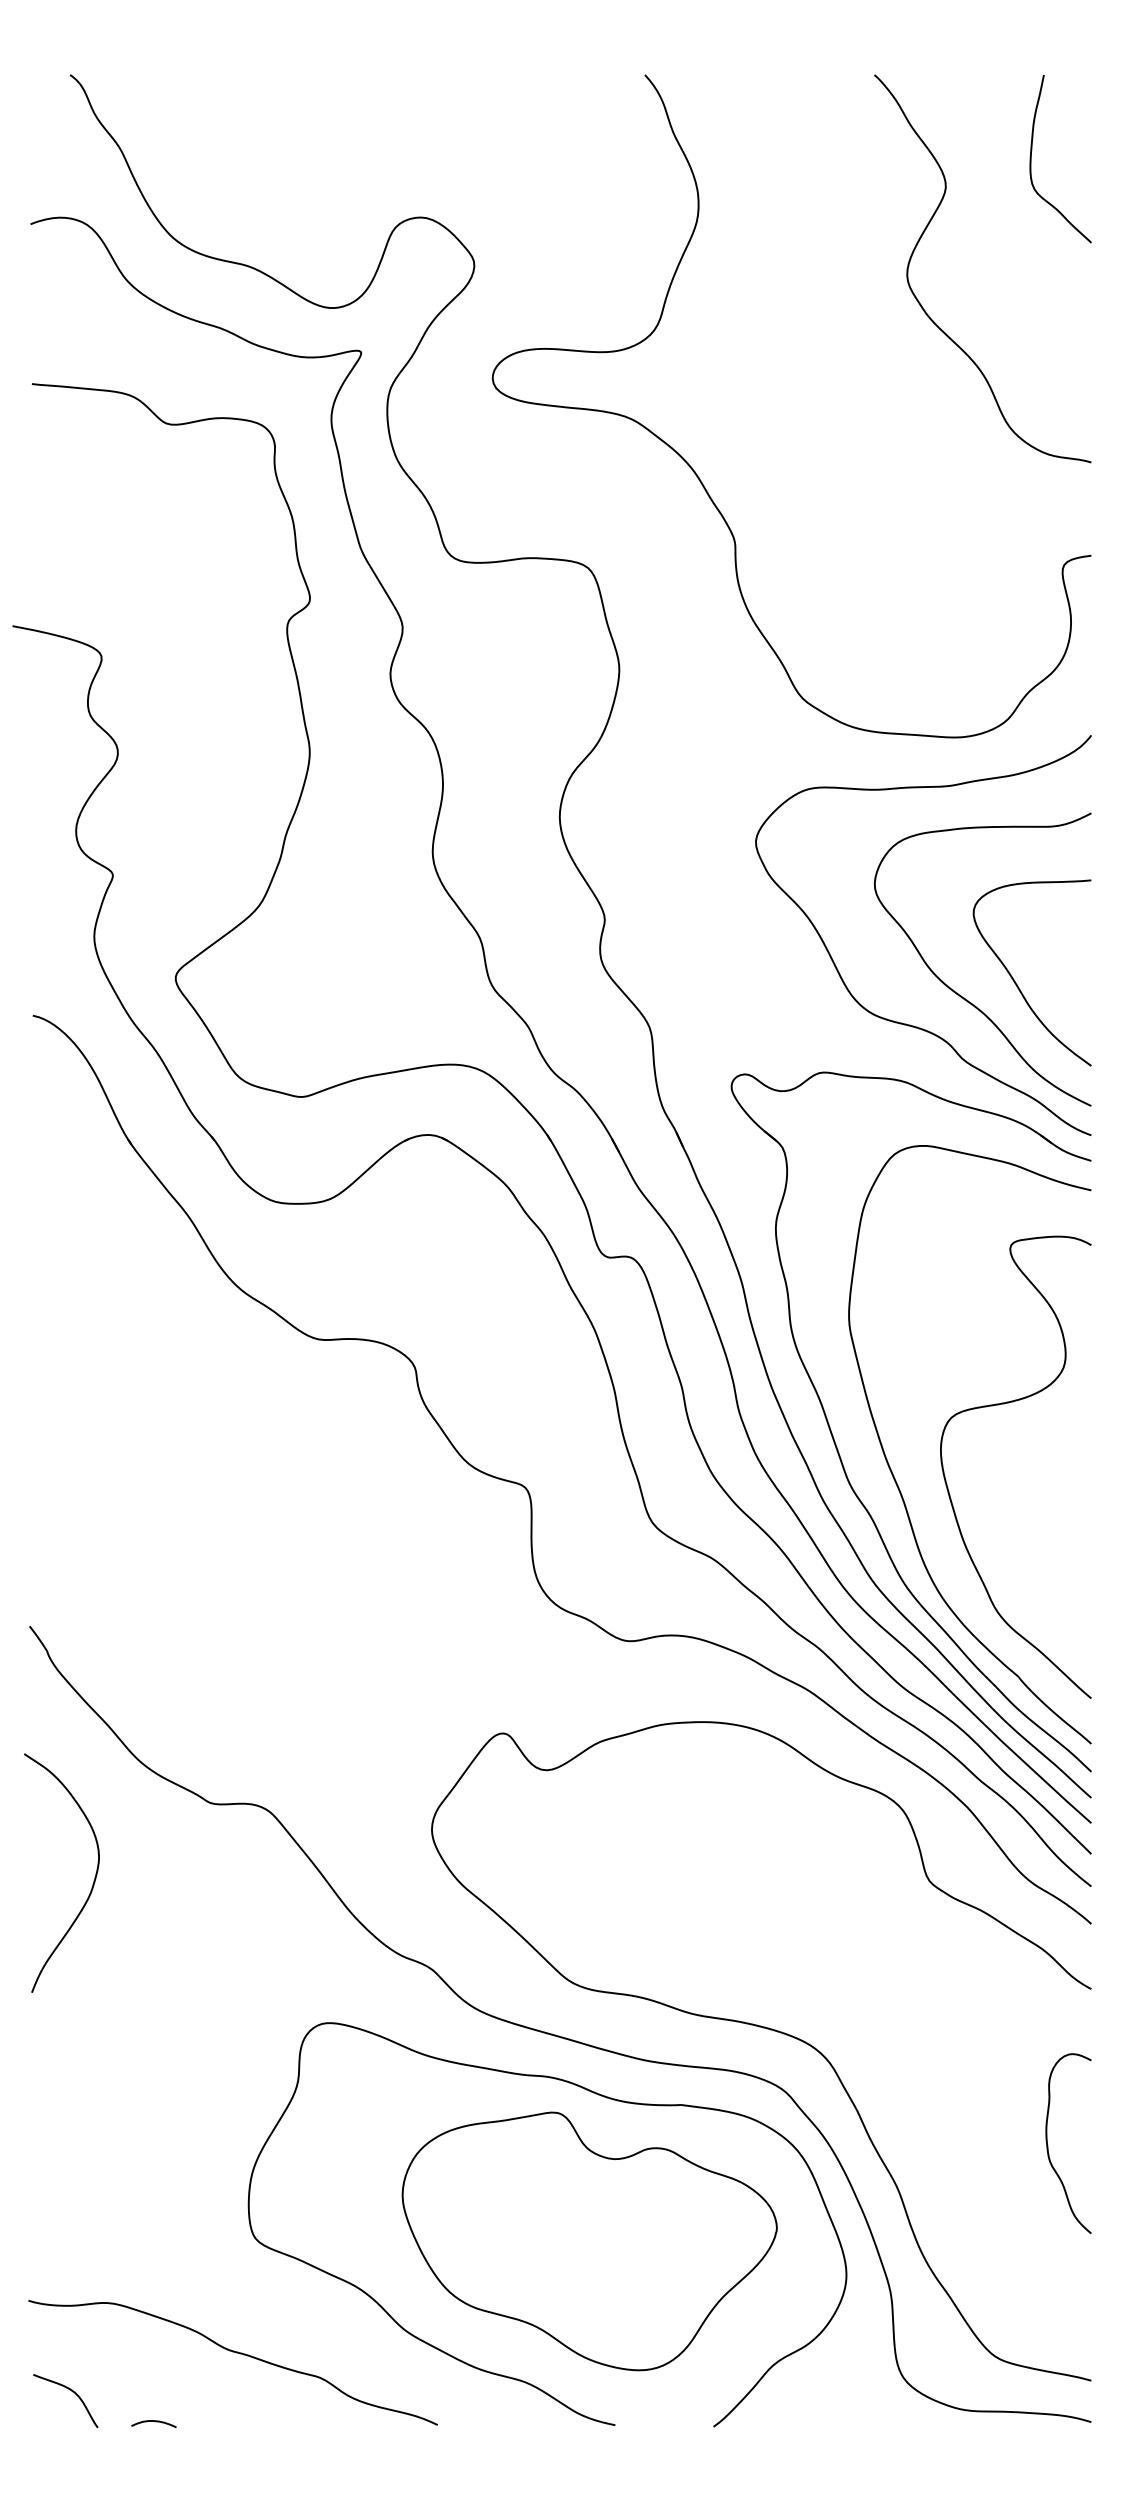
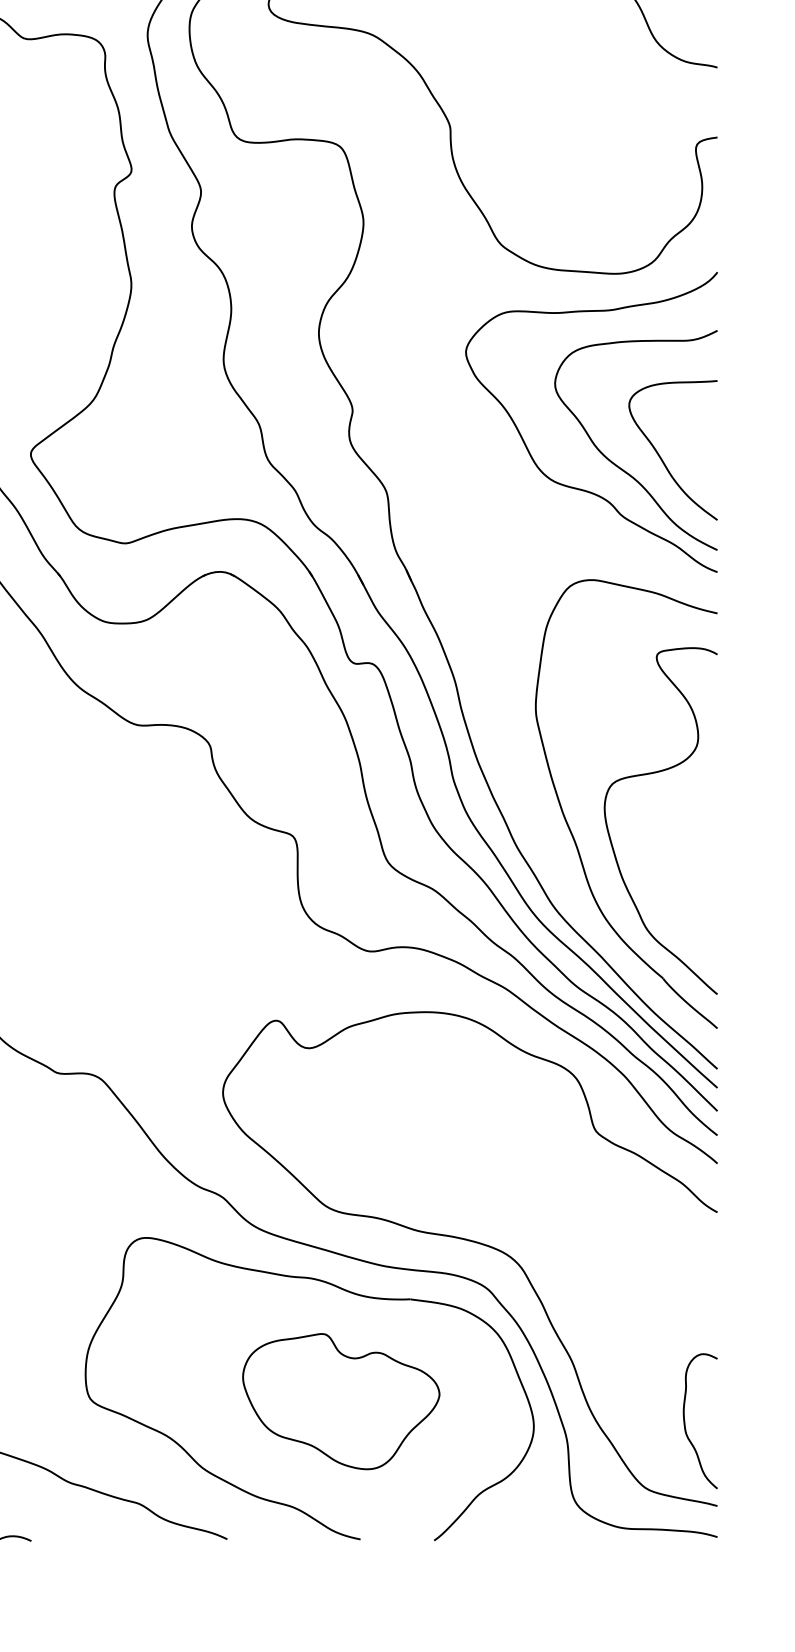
part: (838, 1449) -> (527, 807), removed
curve: (1048, 2145) -> (685, 1422), moved
part: (589, 2241) -> (341, 1401), size x0.7

